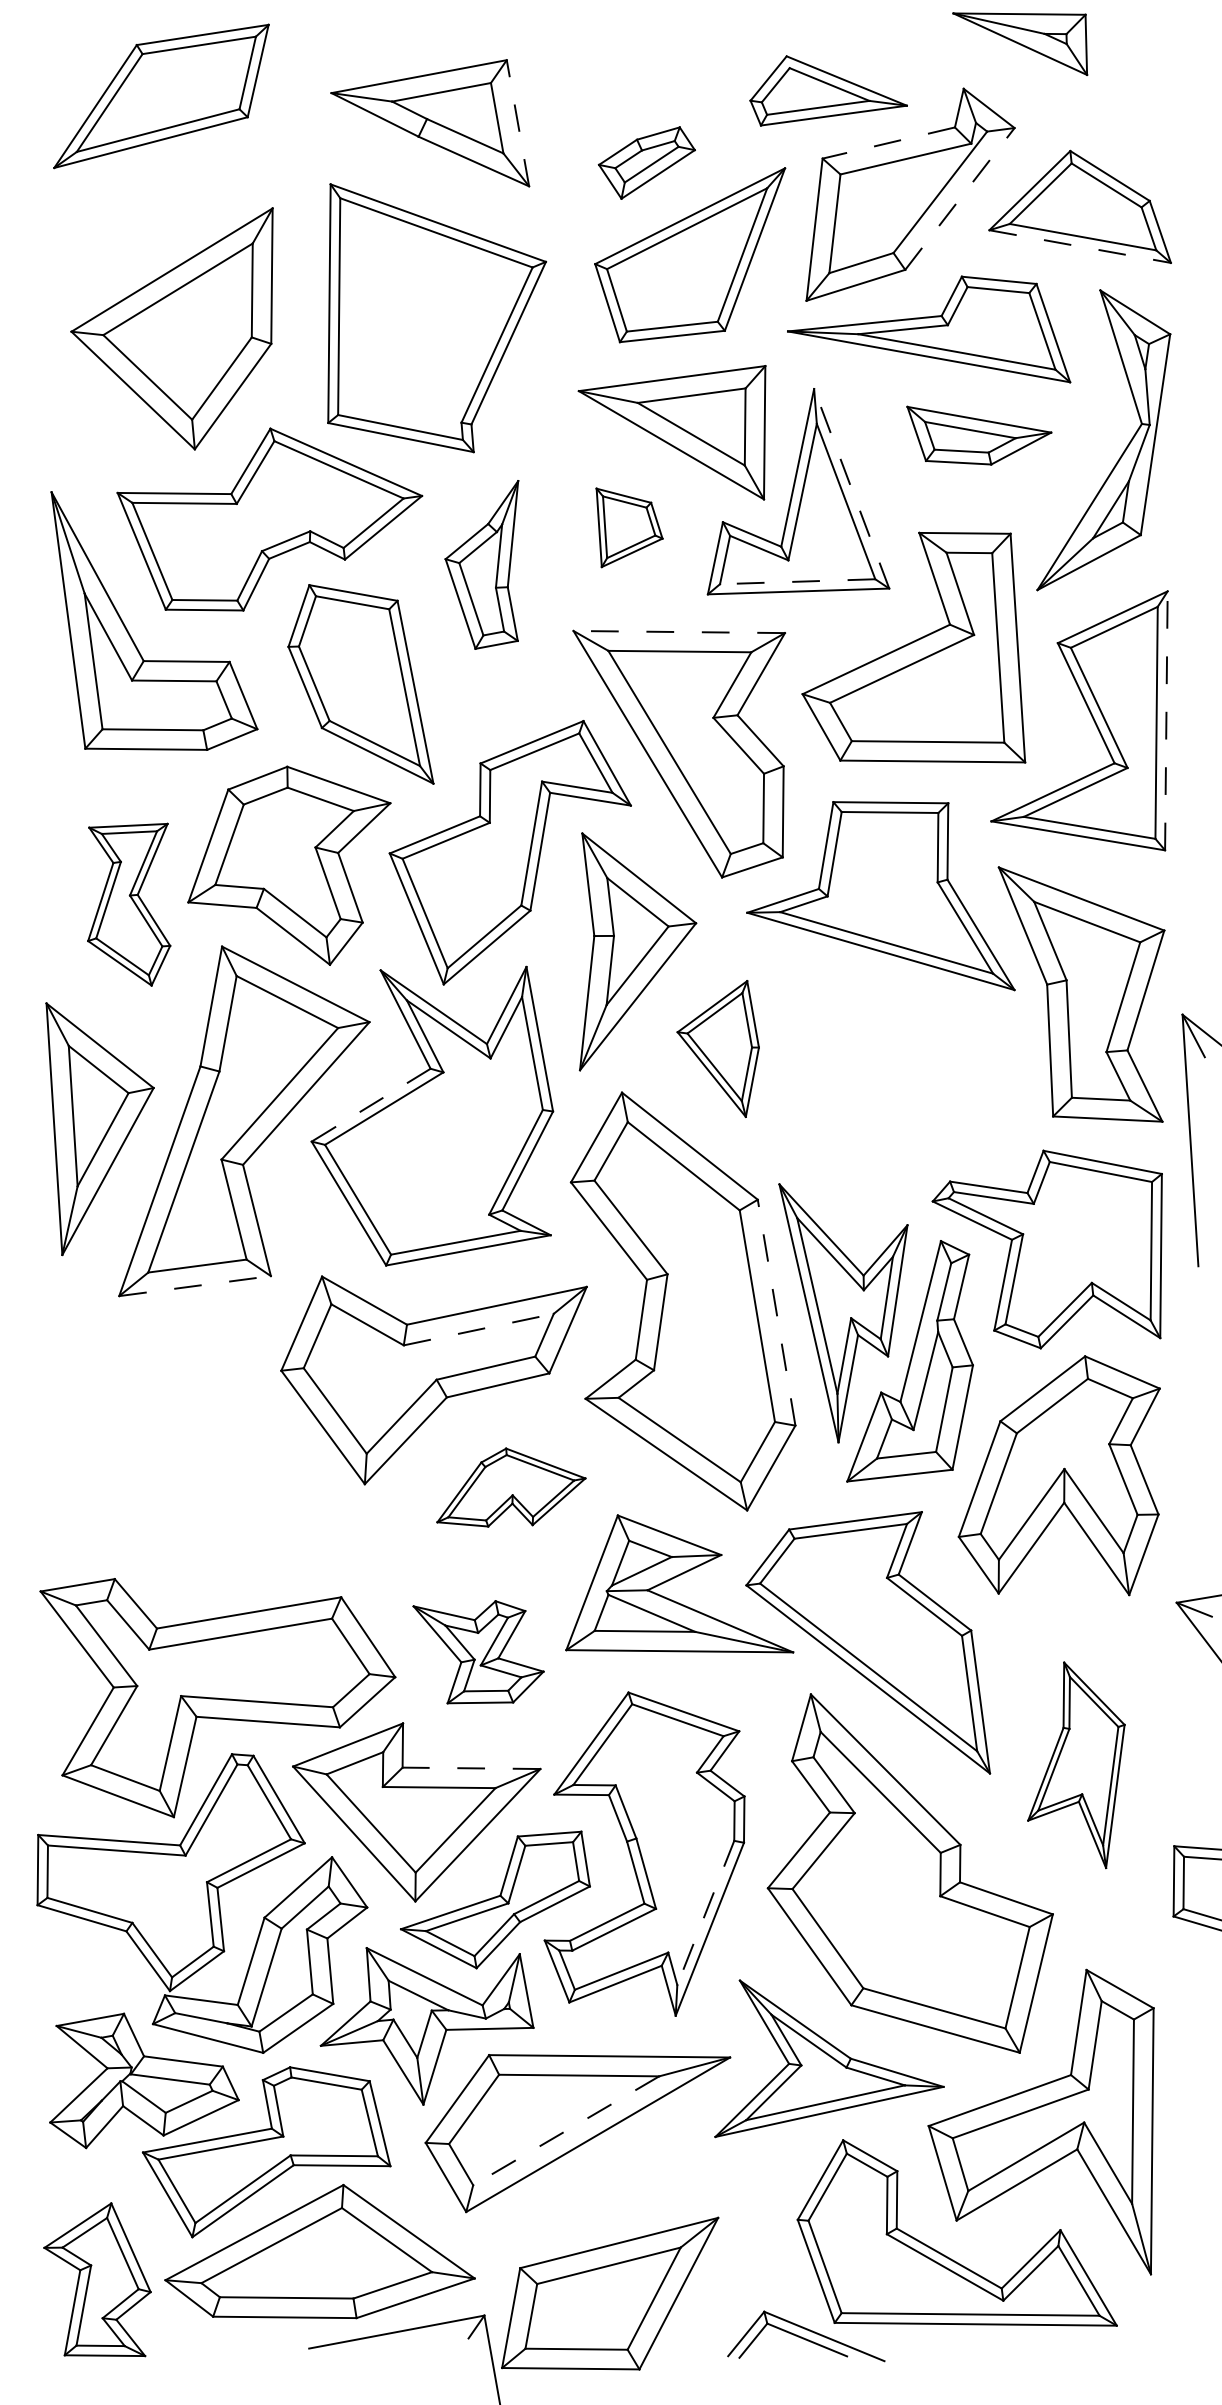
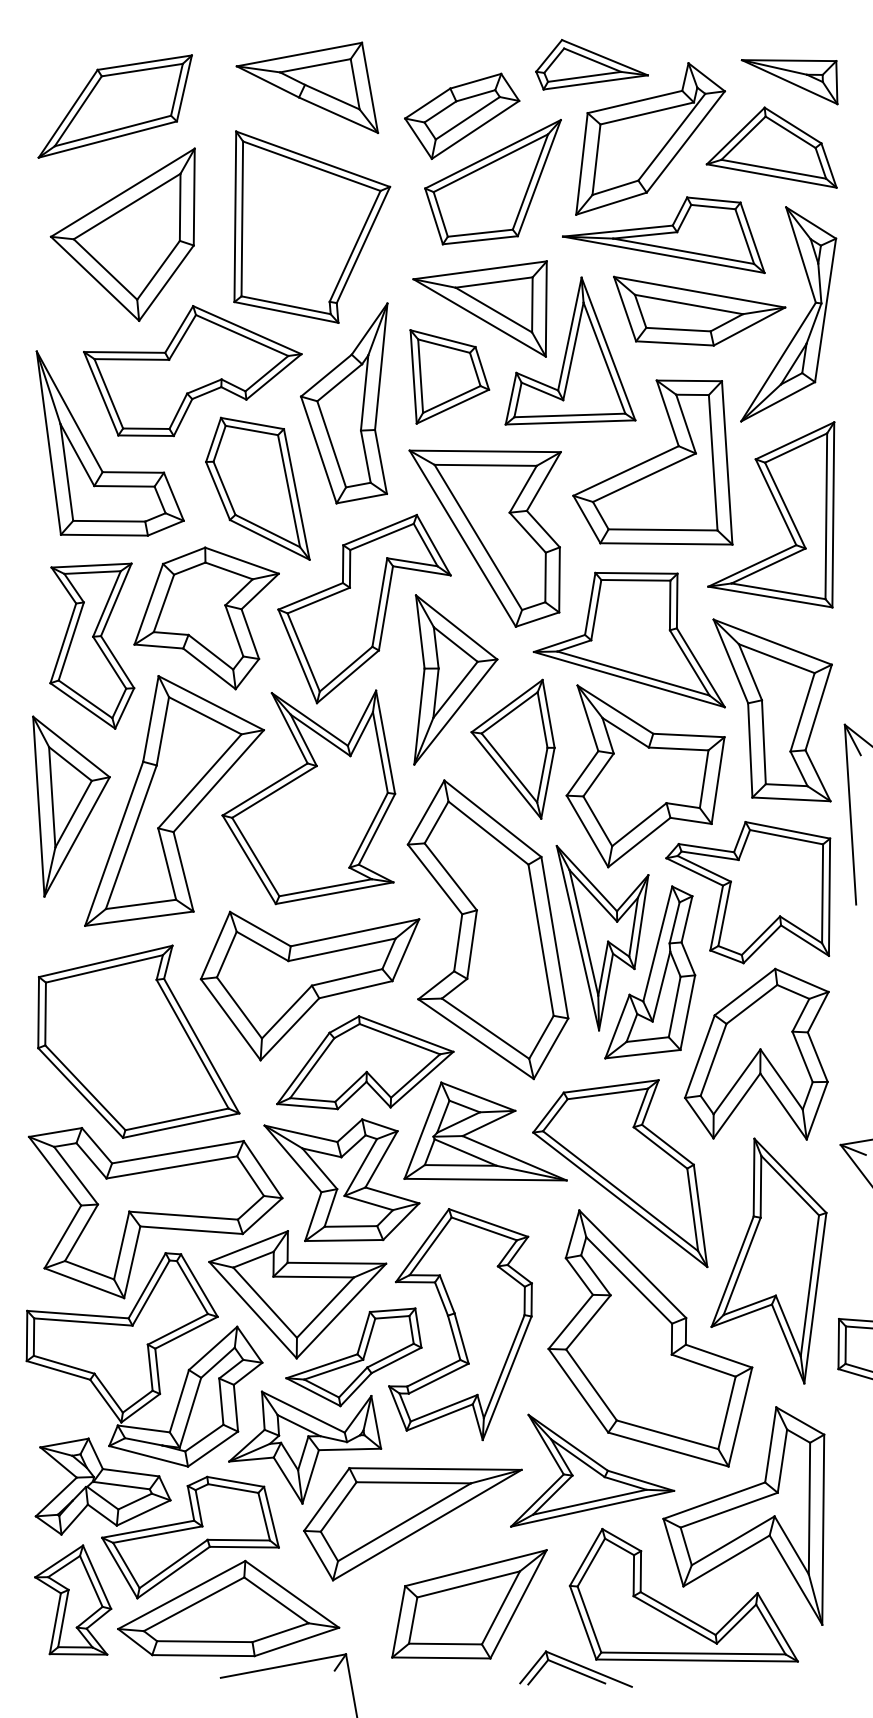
part: (1020, 43) -> (789, 81), moved
part: (161, 96) -> (115, 106), moved
line: (517, 122) -> (369, 87), dashed -> solid
line: (888, 143) -> (634, 102), dashed -> solid
part: (646, 162) -> (461, 115), size x1.67
line: (959, 198) -> (685, 141), dashed -> solid
line: (1080, 246) -> (771, 175), dashed -> solid
part: (979, 435) -> (699, 310), size x1.67
line: (851, 488) -> (608, 348), dashed -> solid
part: (629, 527) -> (449, 376), size x1.67
part: (481, 564) -> (343, 403), size x1.67
line: (797, 581) -> (569, 415), dashed -> solid
line: (679, 632) -> (485, 451), dashed -> solid
line: (1166, 720) -> (833, 514), dashed -> solid
part: (128, 904) -> (91, 646), size x1.43
part: (718, 1048) -> (513, 748), size x1.43
part: (903, 1086) -> (645, 776), added
line: (371, 1105) -> (265, 789), dashed -> solid
line: (195, 1286) -> (139, 919), dashed -> solid
line: (776, 1312) -> (554, 937), dashed -> solid
line: (478, 1329) -> (341, 949), dashed -> solid
part: (194, 1457) -> (138, 1041), added
part: (511, 1487) -> (365, 1062), size x1.67
part: (478, 1652) -> (341, 1180), size x1.67
part: (1076, 1765) -> (769, 1261), size x1.67
line: (471, 1768) -> (336, 1263), dashed -> solid
line: (705, 1912) -> (504, 1366), dashed -> solid
line: (566, 2130) -> (404, 1522), dashed -> solid
part: (97, 2279) -> (73, 1599), moved
part: (610, 2293) -> (469, 1604), moved

